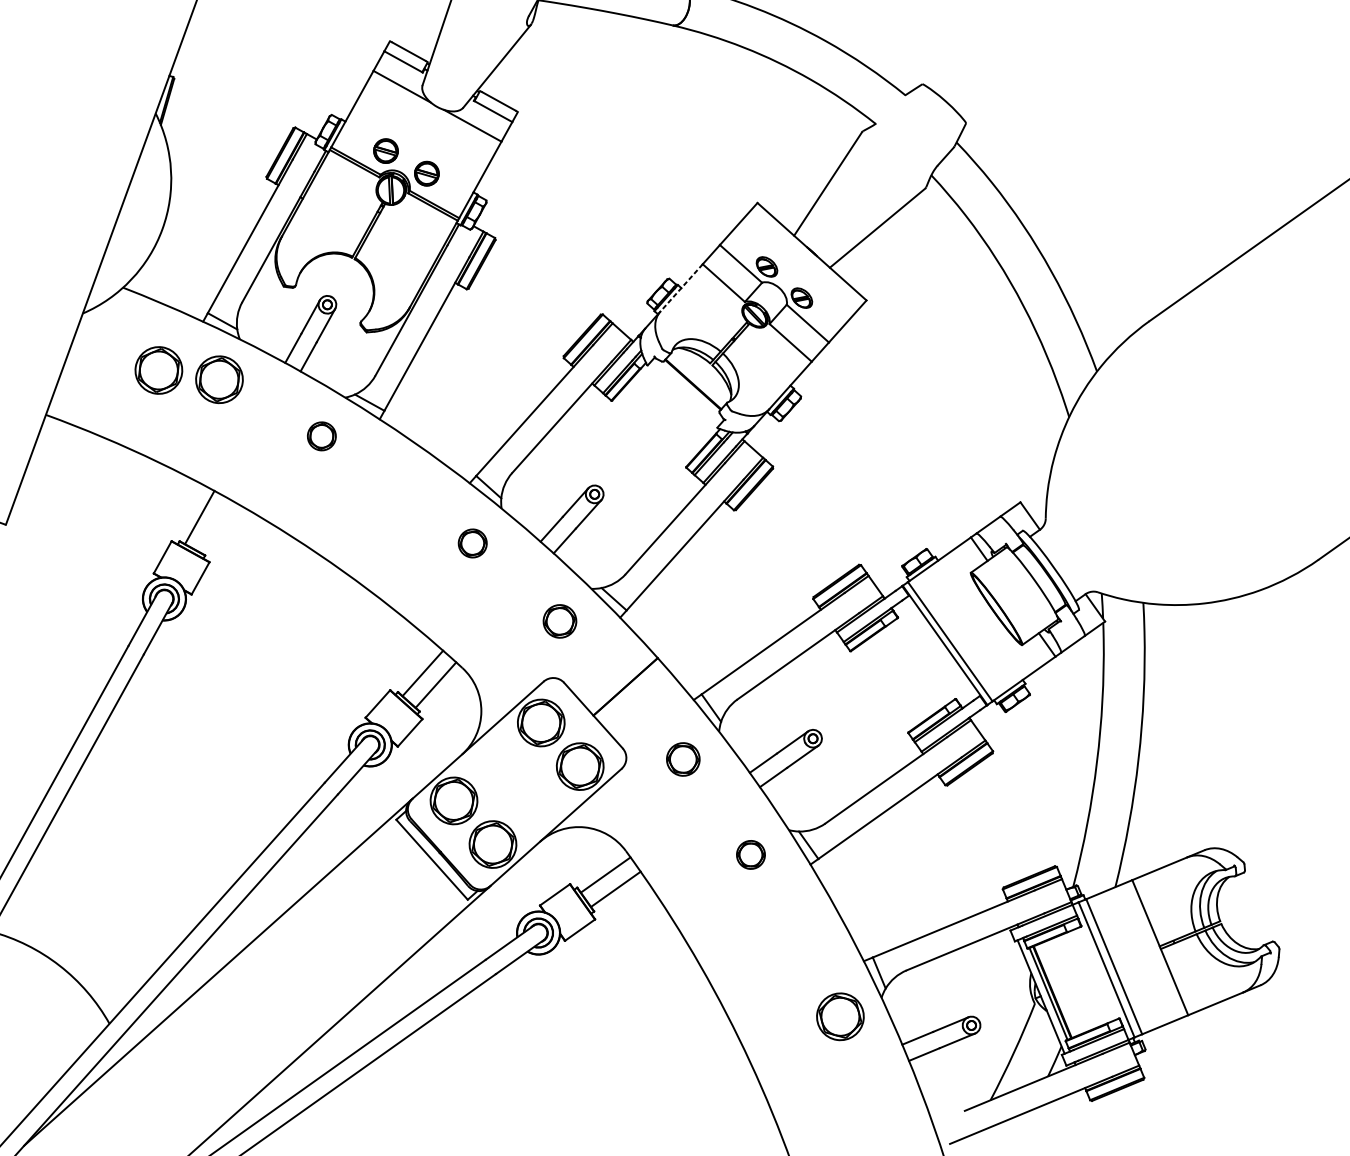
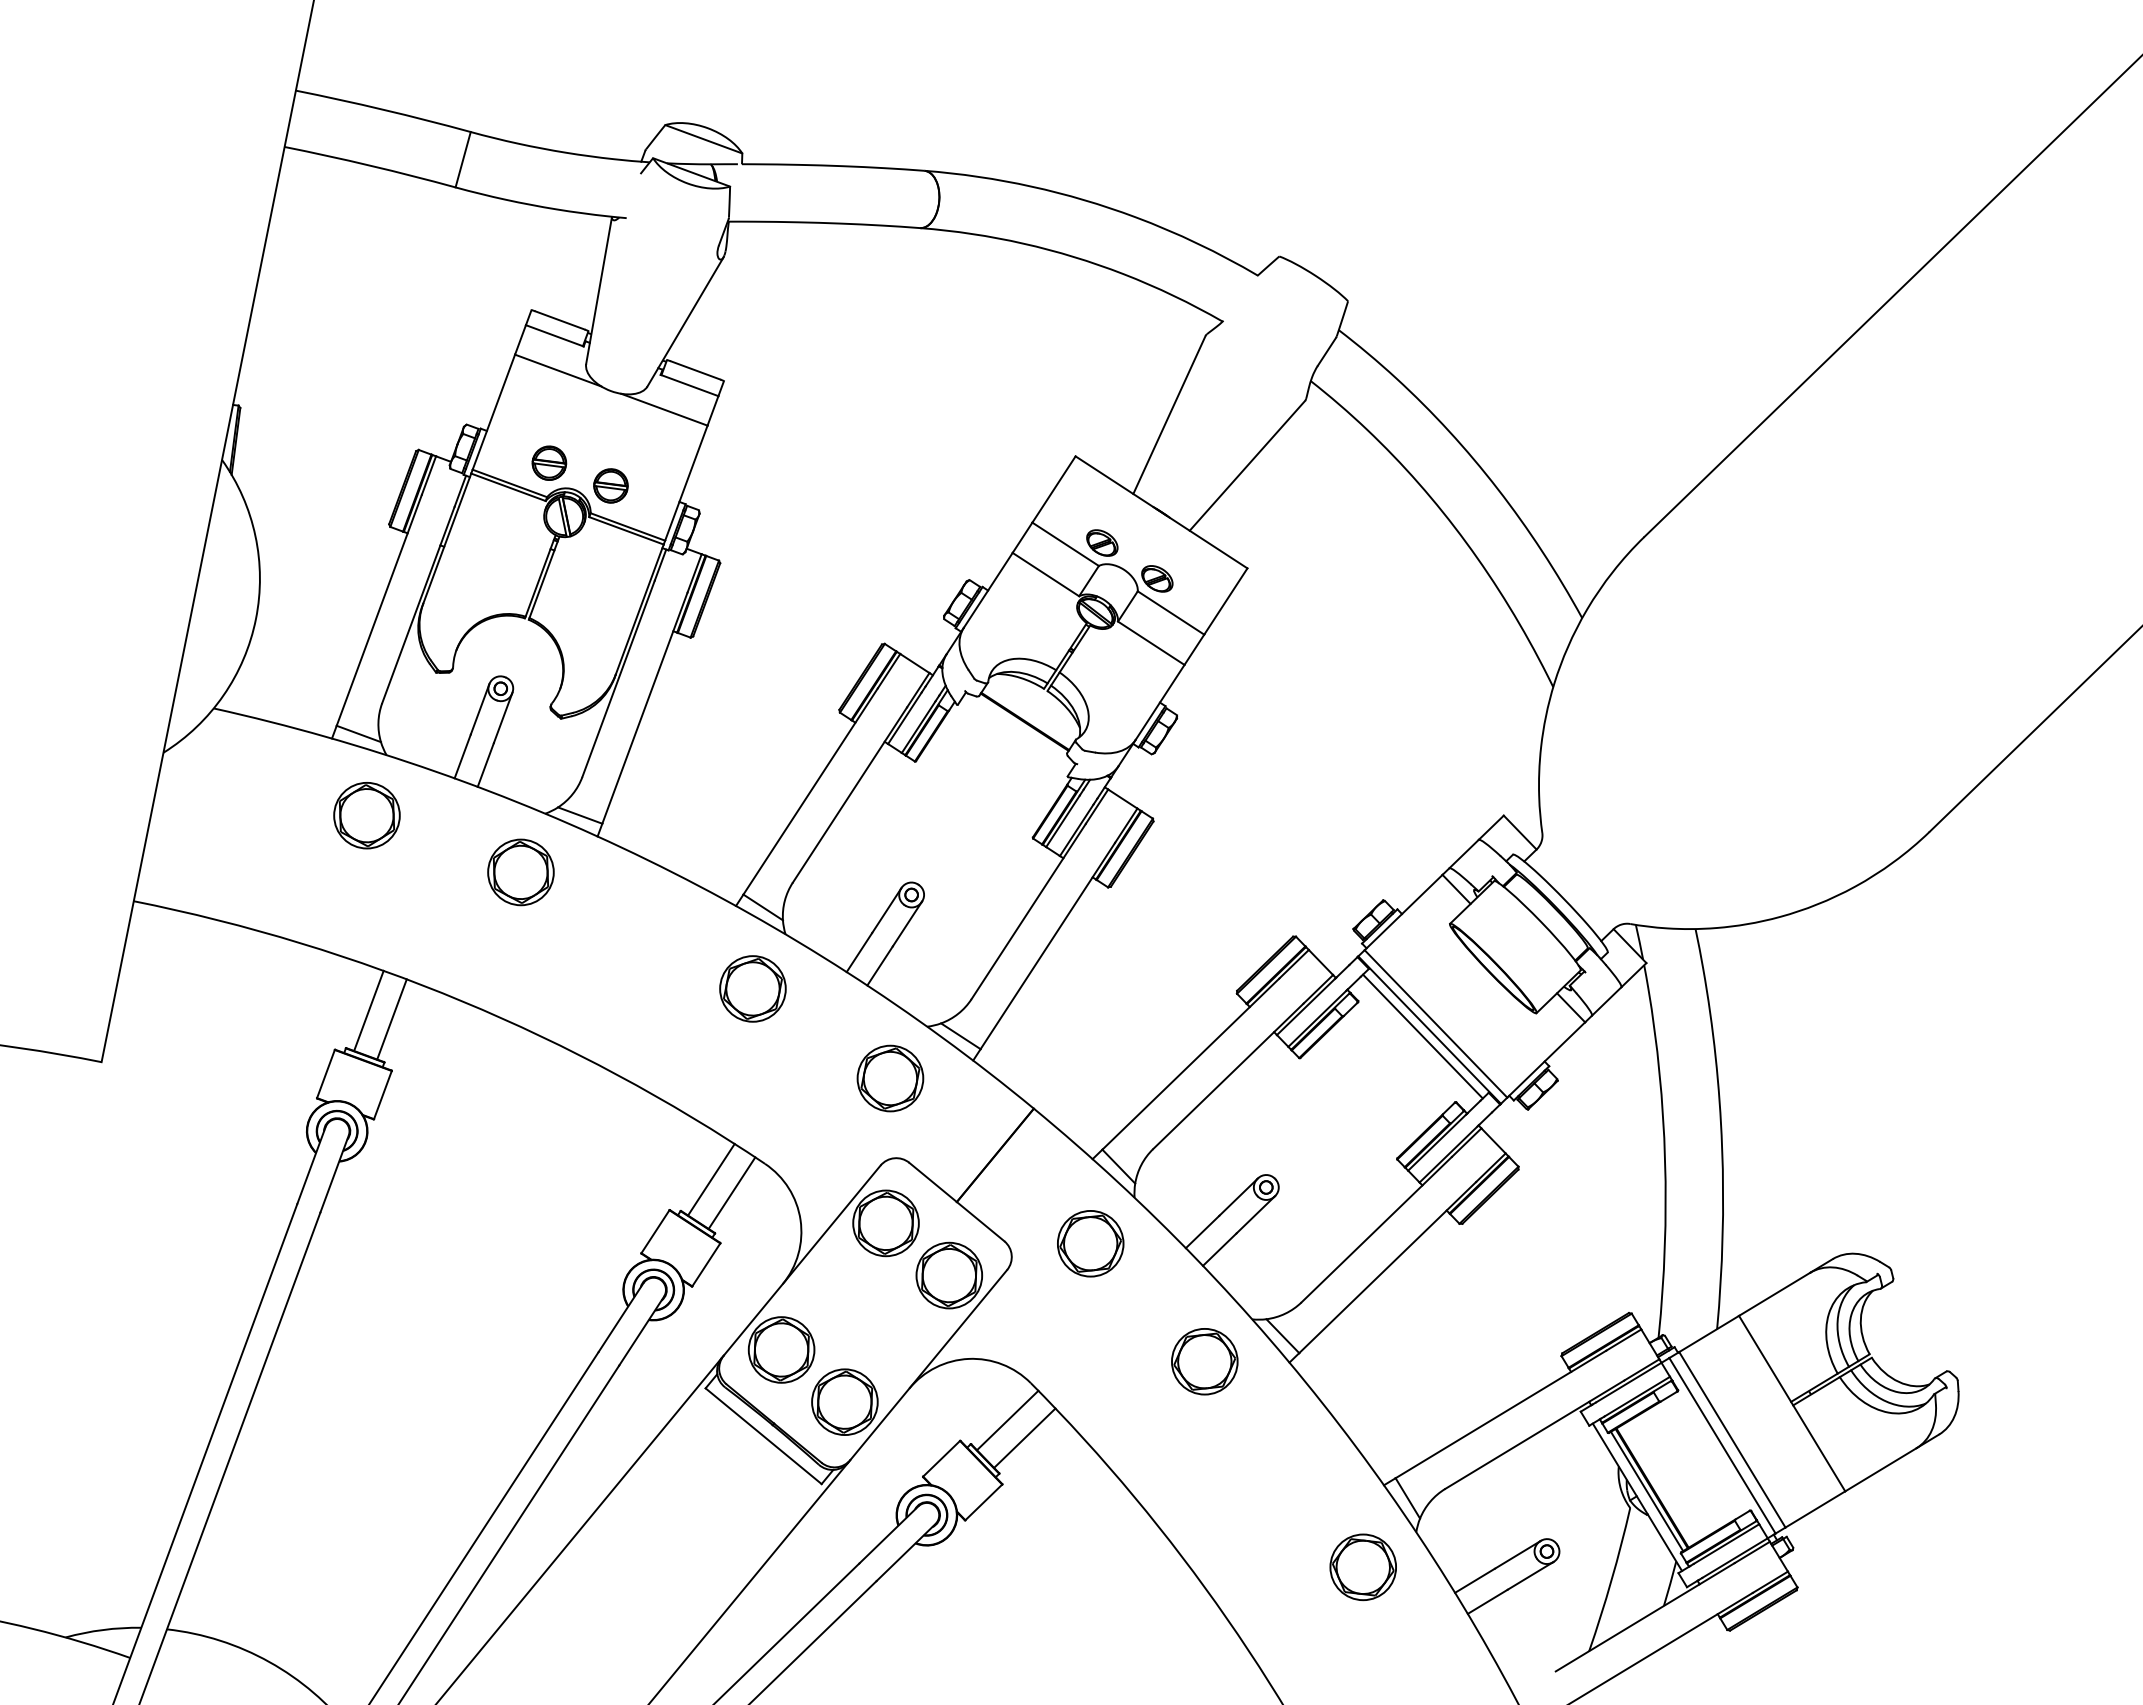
line: (681, 288) -> (988, 590), dashed -> solid
part: (158, 370) -> (280, 815), removed
part: (321, 436) -> (520, 872), size x1.67
line: (214, 526) -> (391, 1019), added
part: (472, 543) -> (752, 988), size x1.67
part: (560, 621) -> (890, 1078), size x1.43
line: (939, 649) -> (1422, 1036), added
part: (683, 759) -> (1090, 1243), size x1.43
part: (750, 854) -> (1204, 1361), size x1.67

